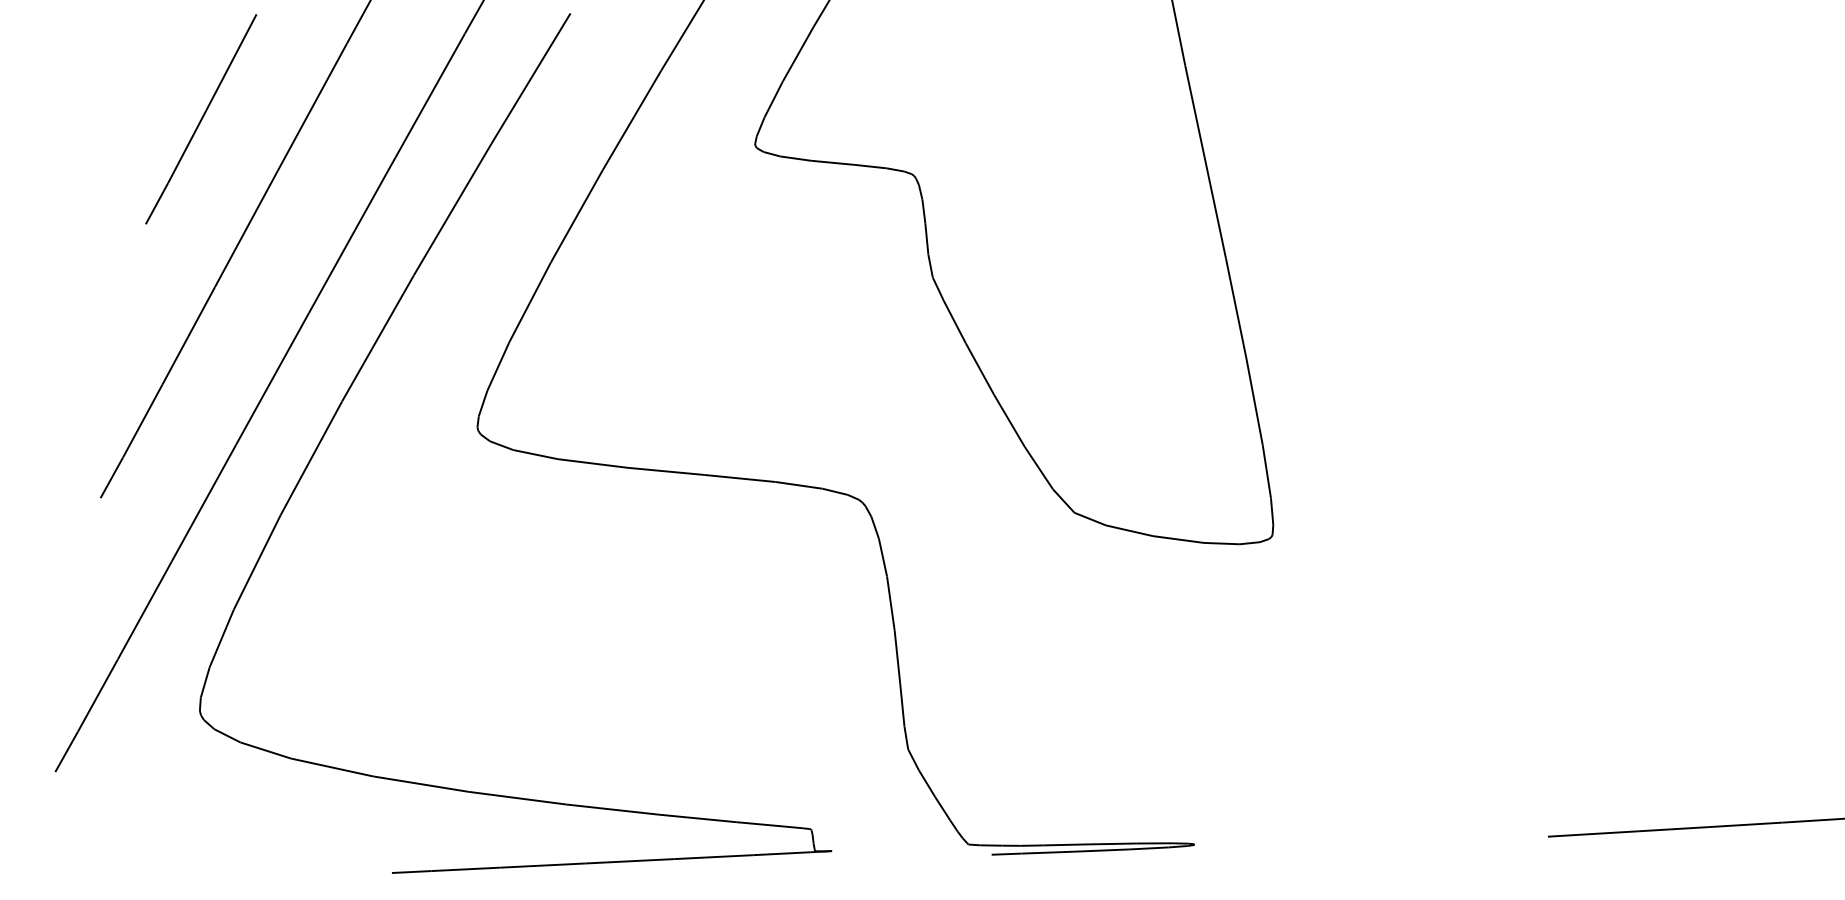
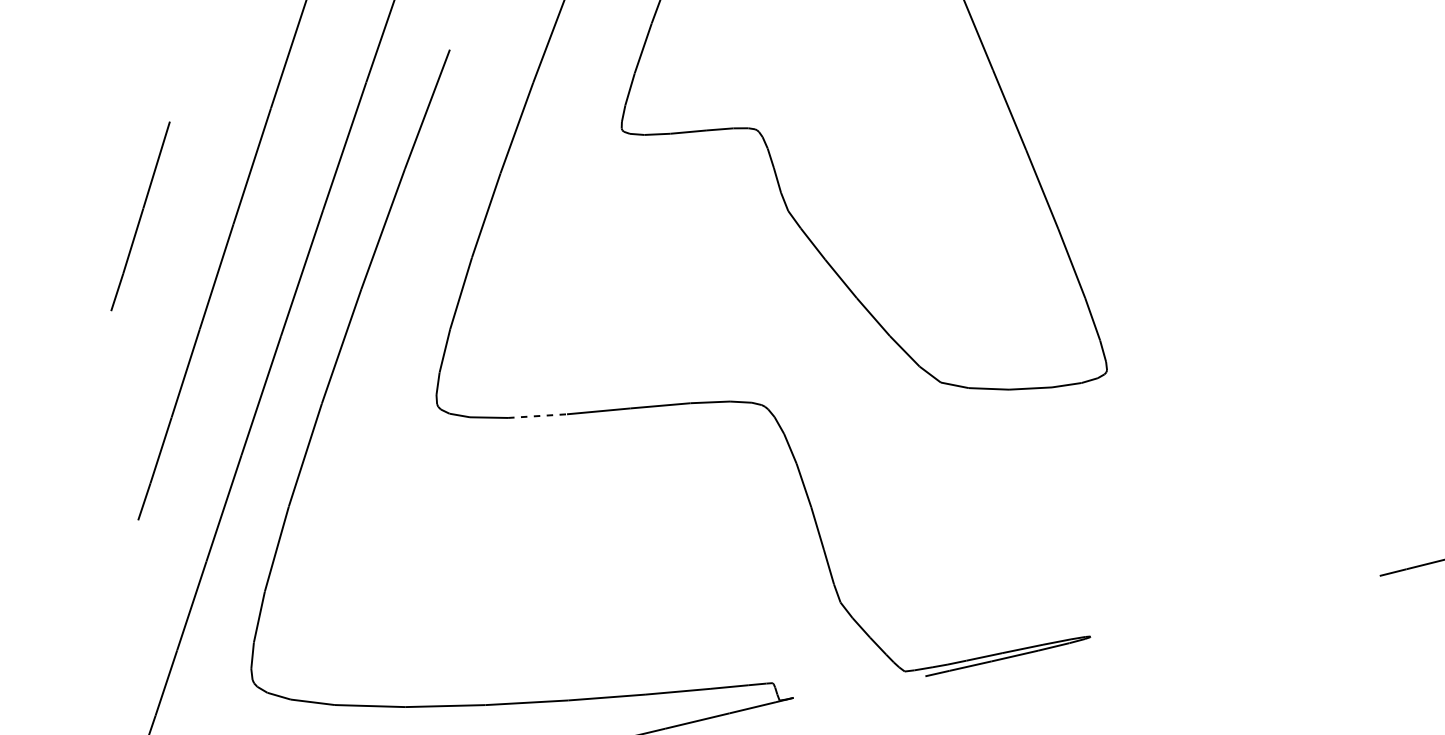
line: (201, 119) -> (140, 216), moved
line: (593, 463) -> (538, 416), solid -> dashed

